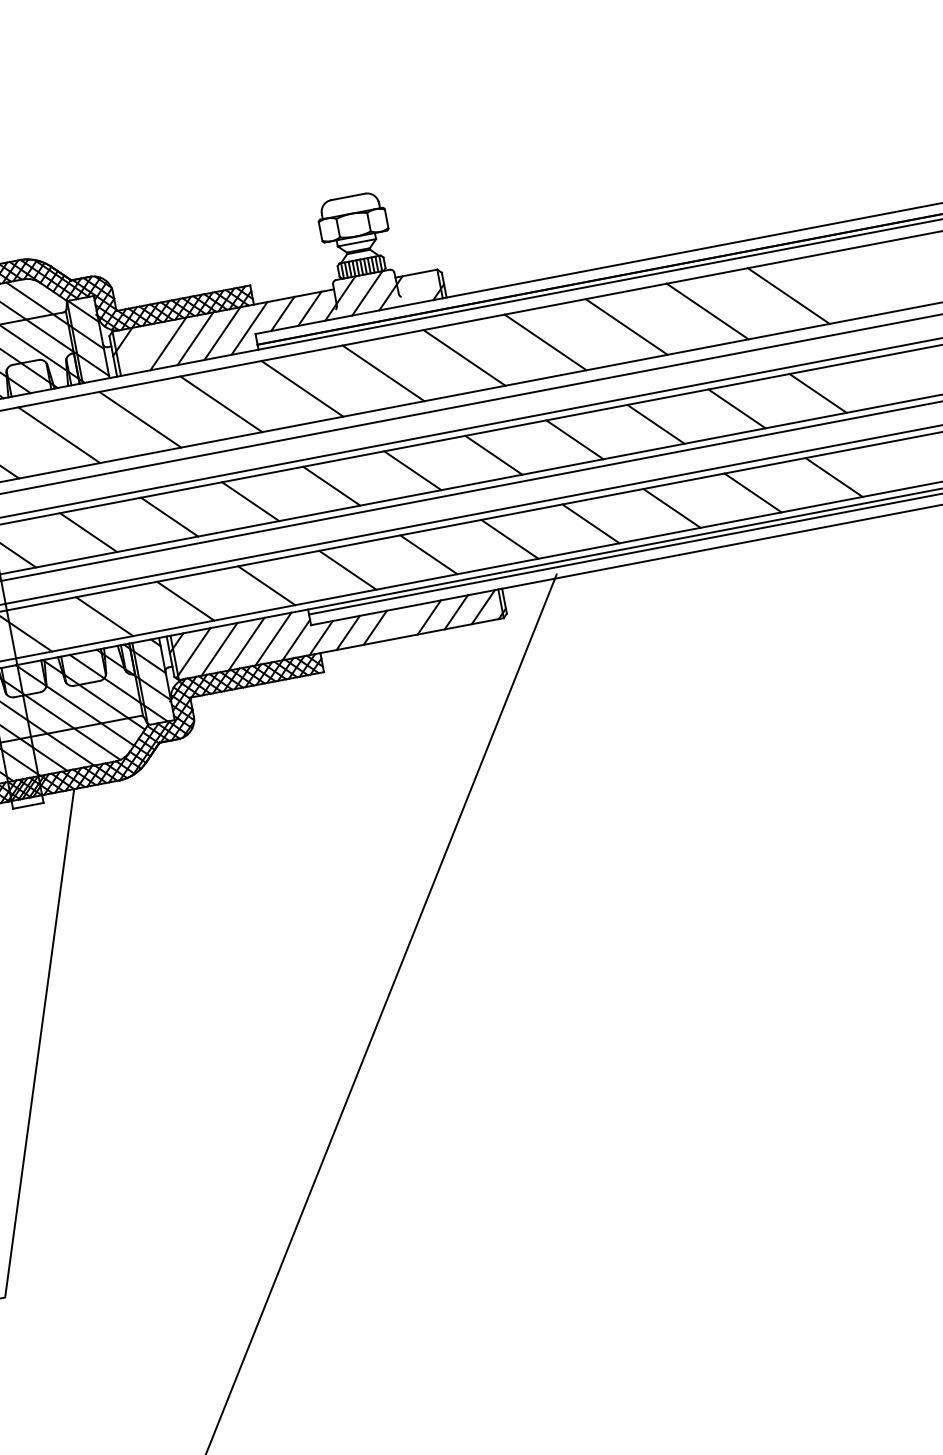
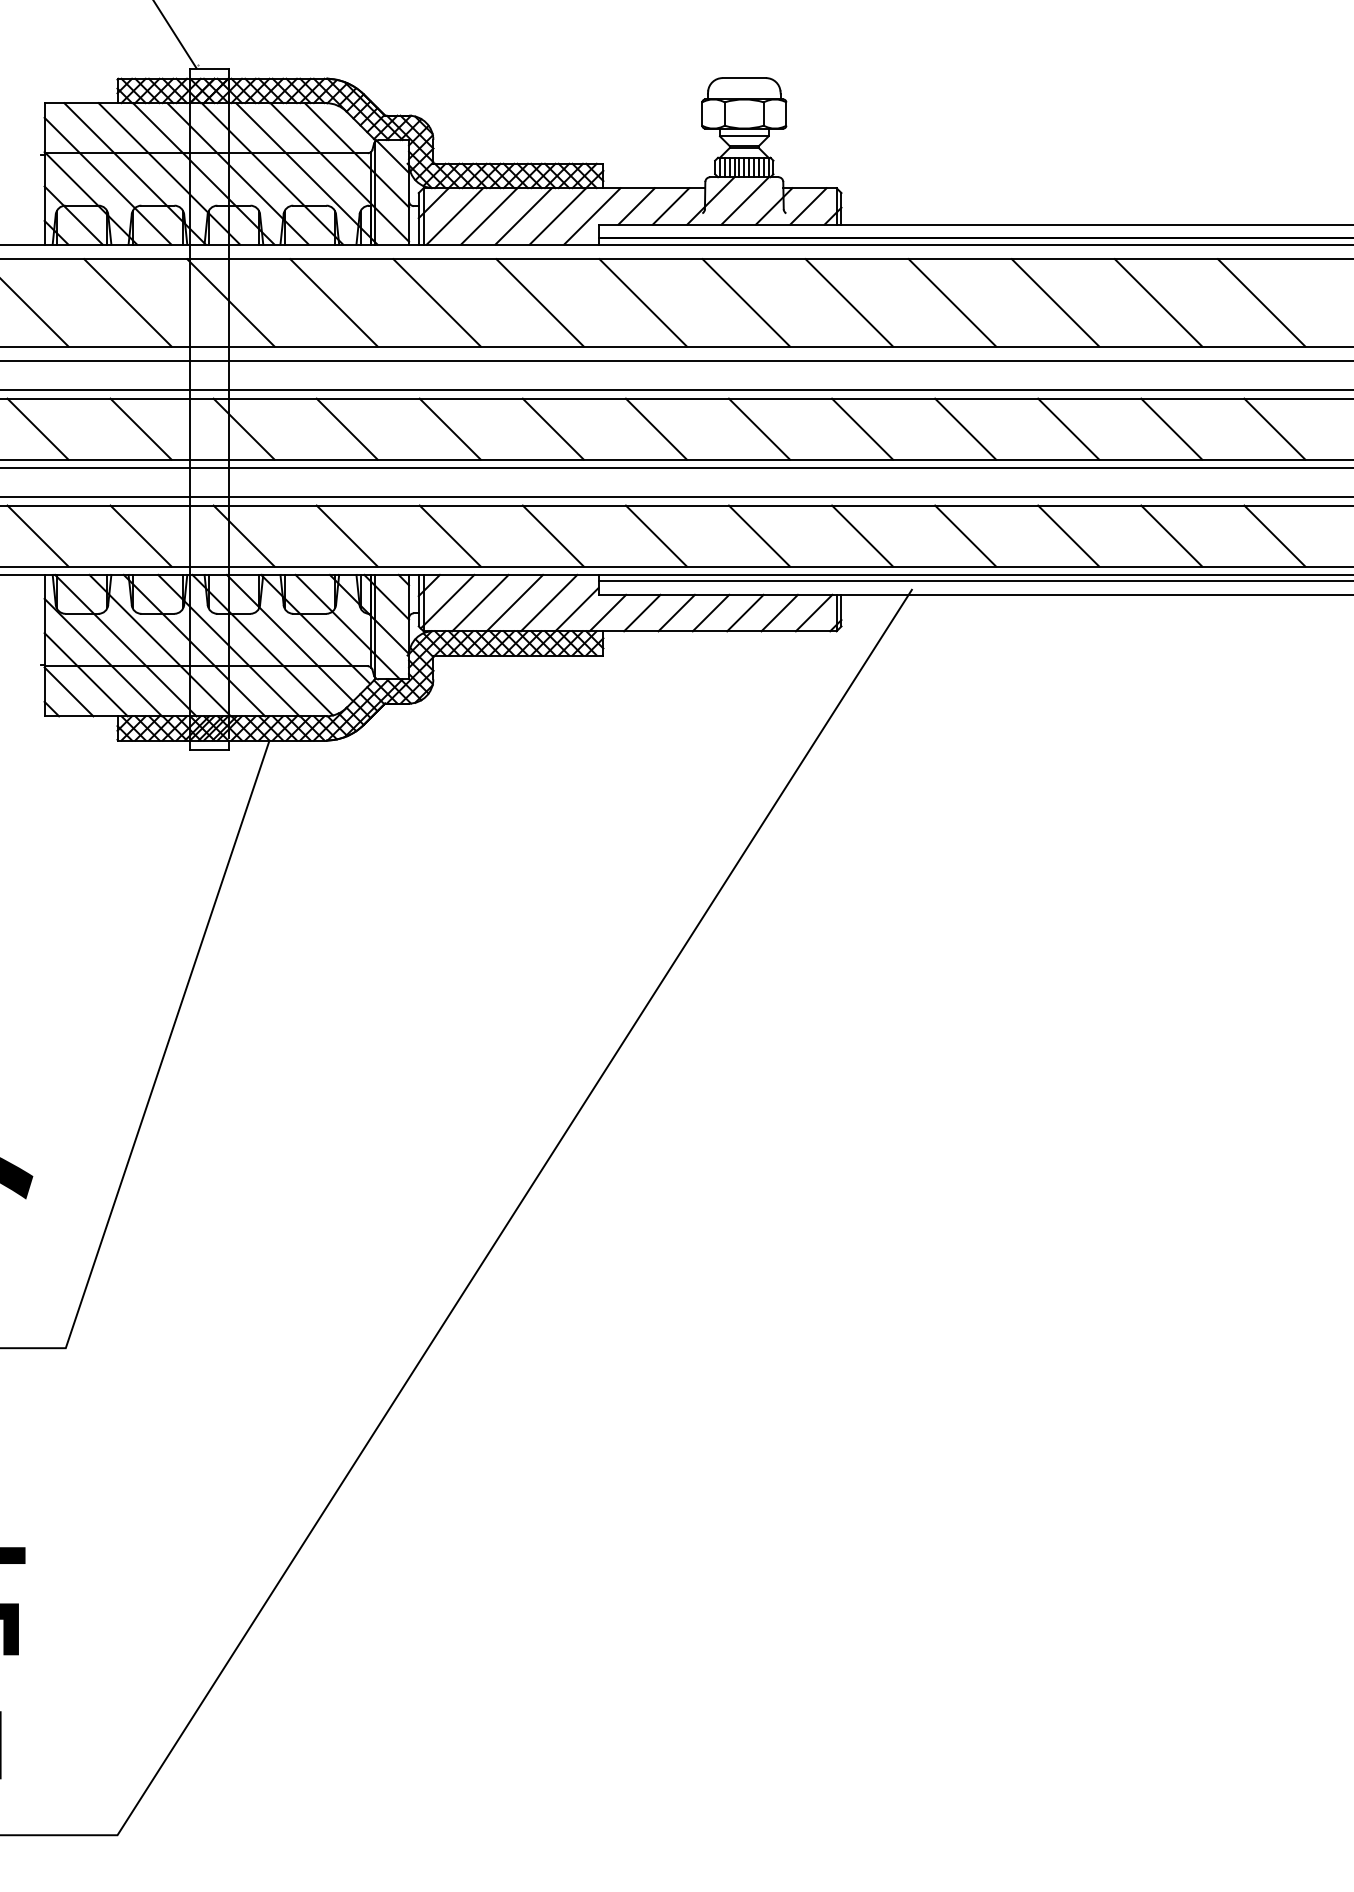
line: (417, 288) -> (808, 206), added
line: (141, 349) -> (454, 216), added
line: (401, 622) -> (710, 612), added

